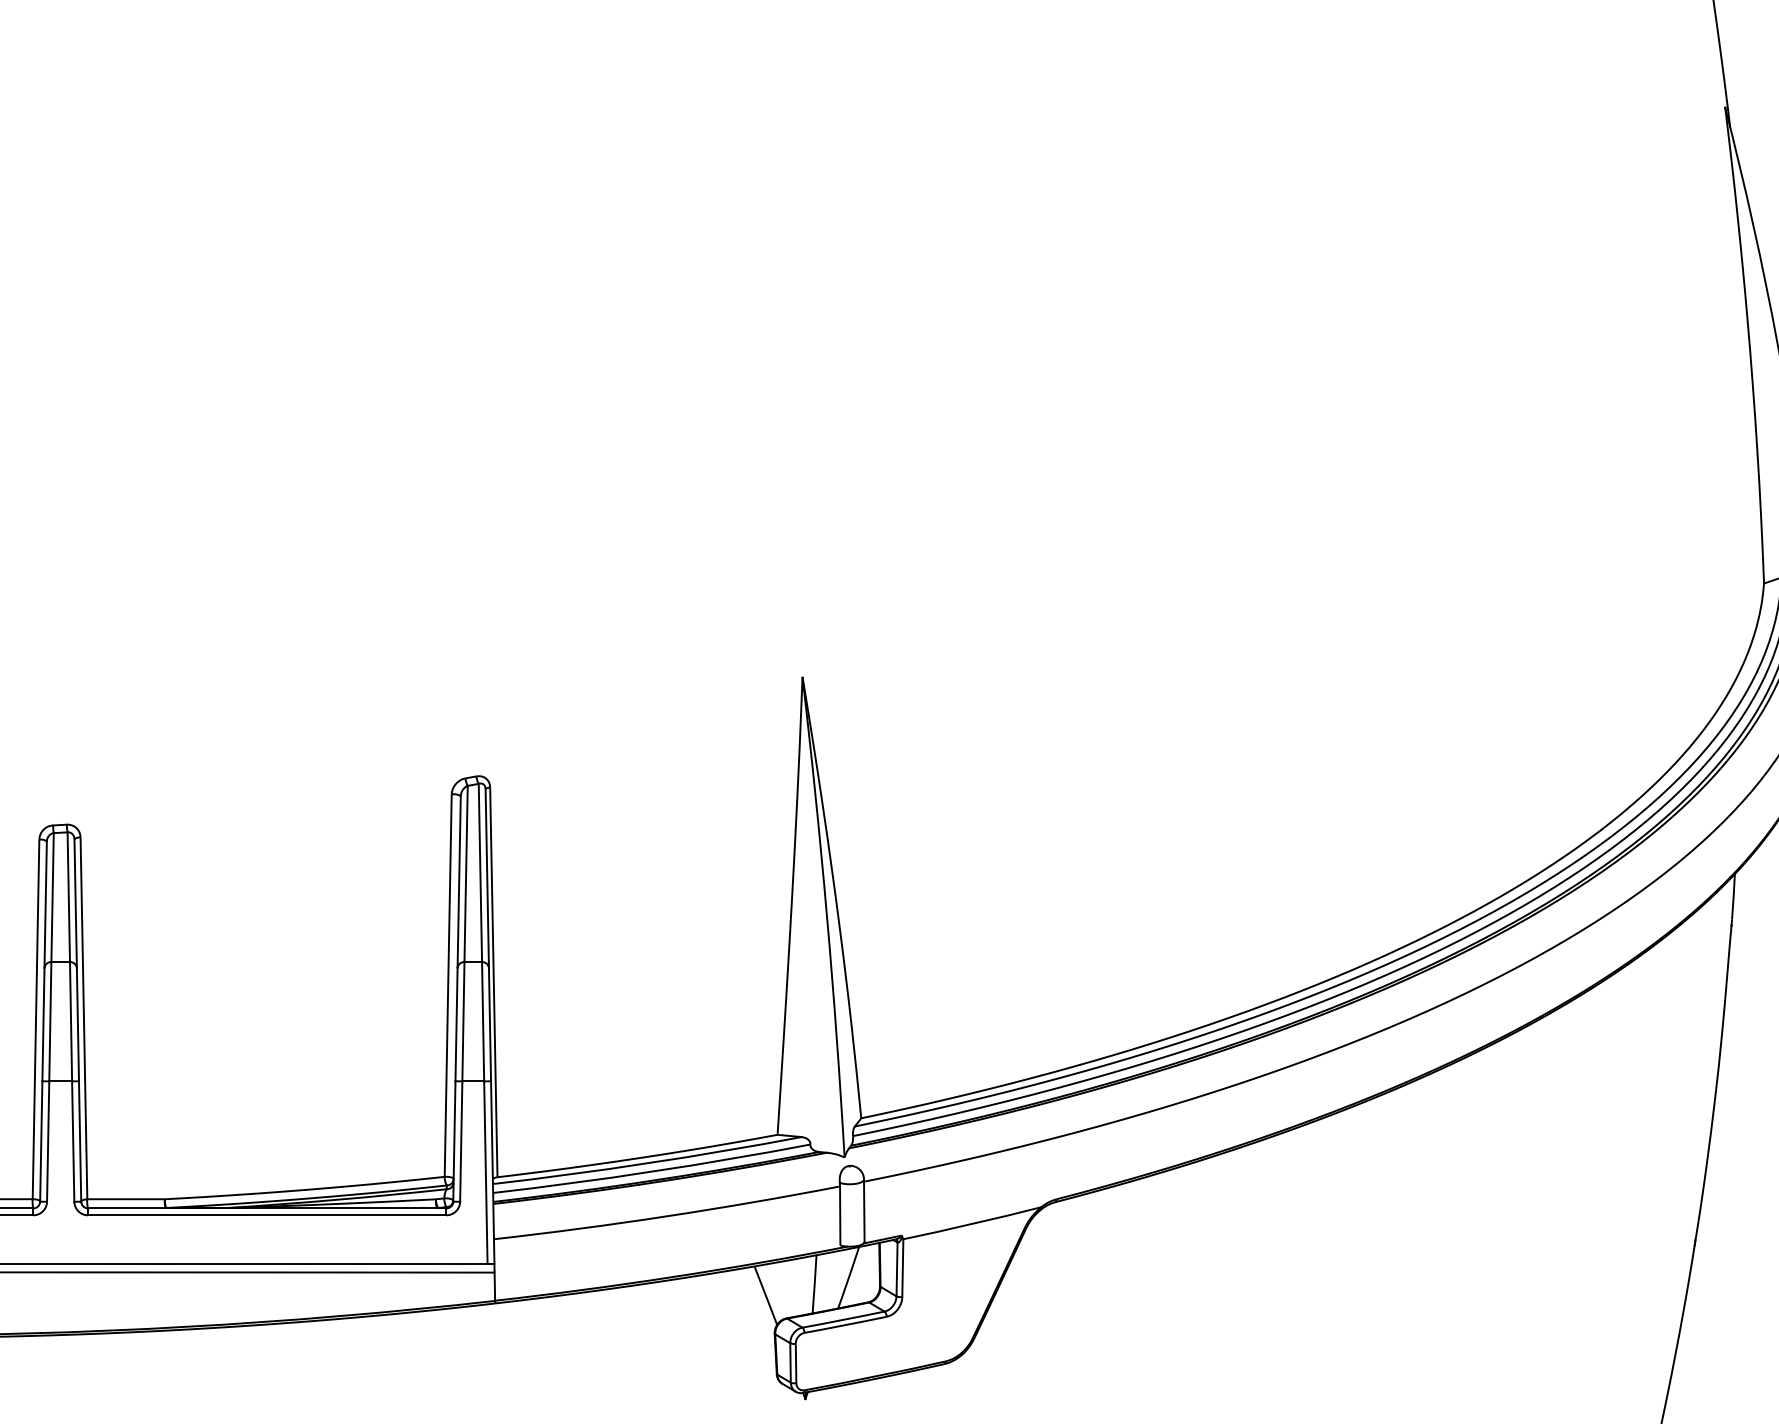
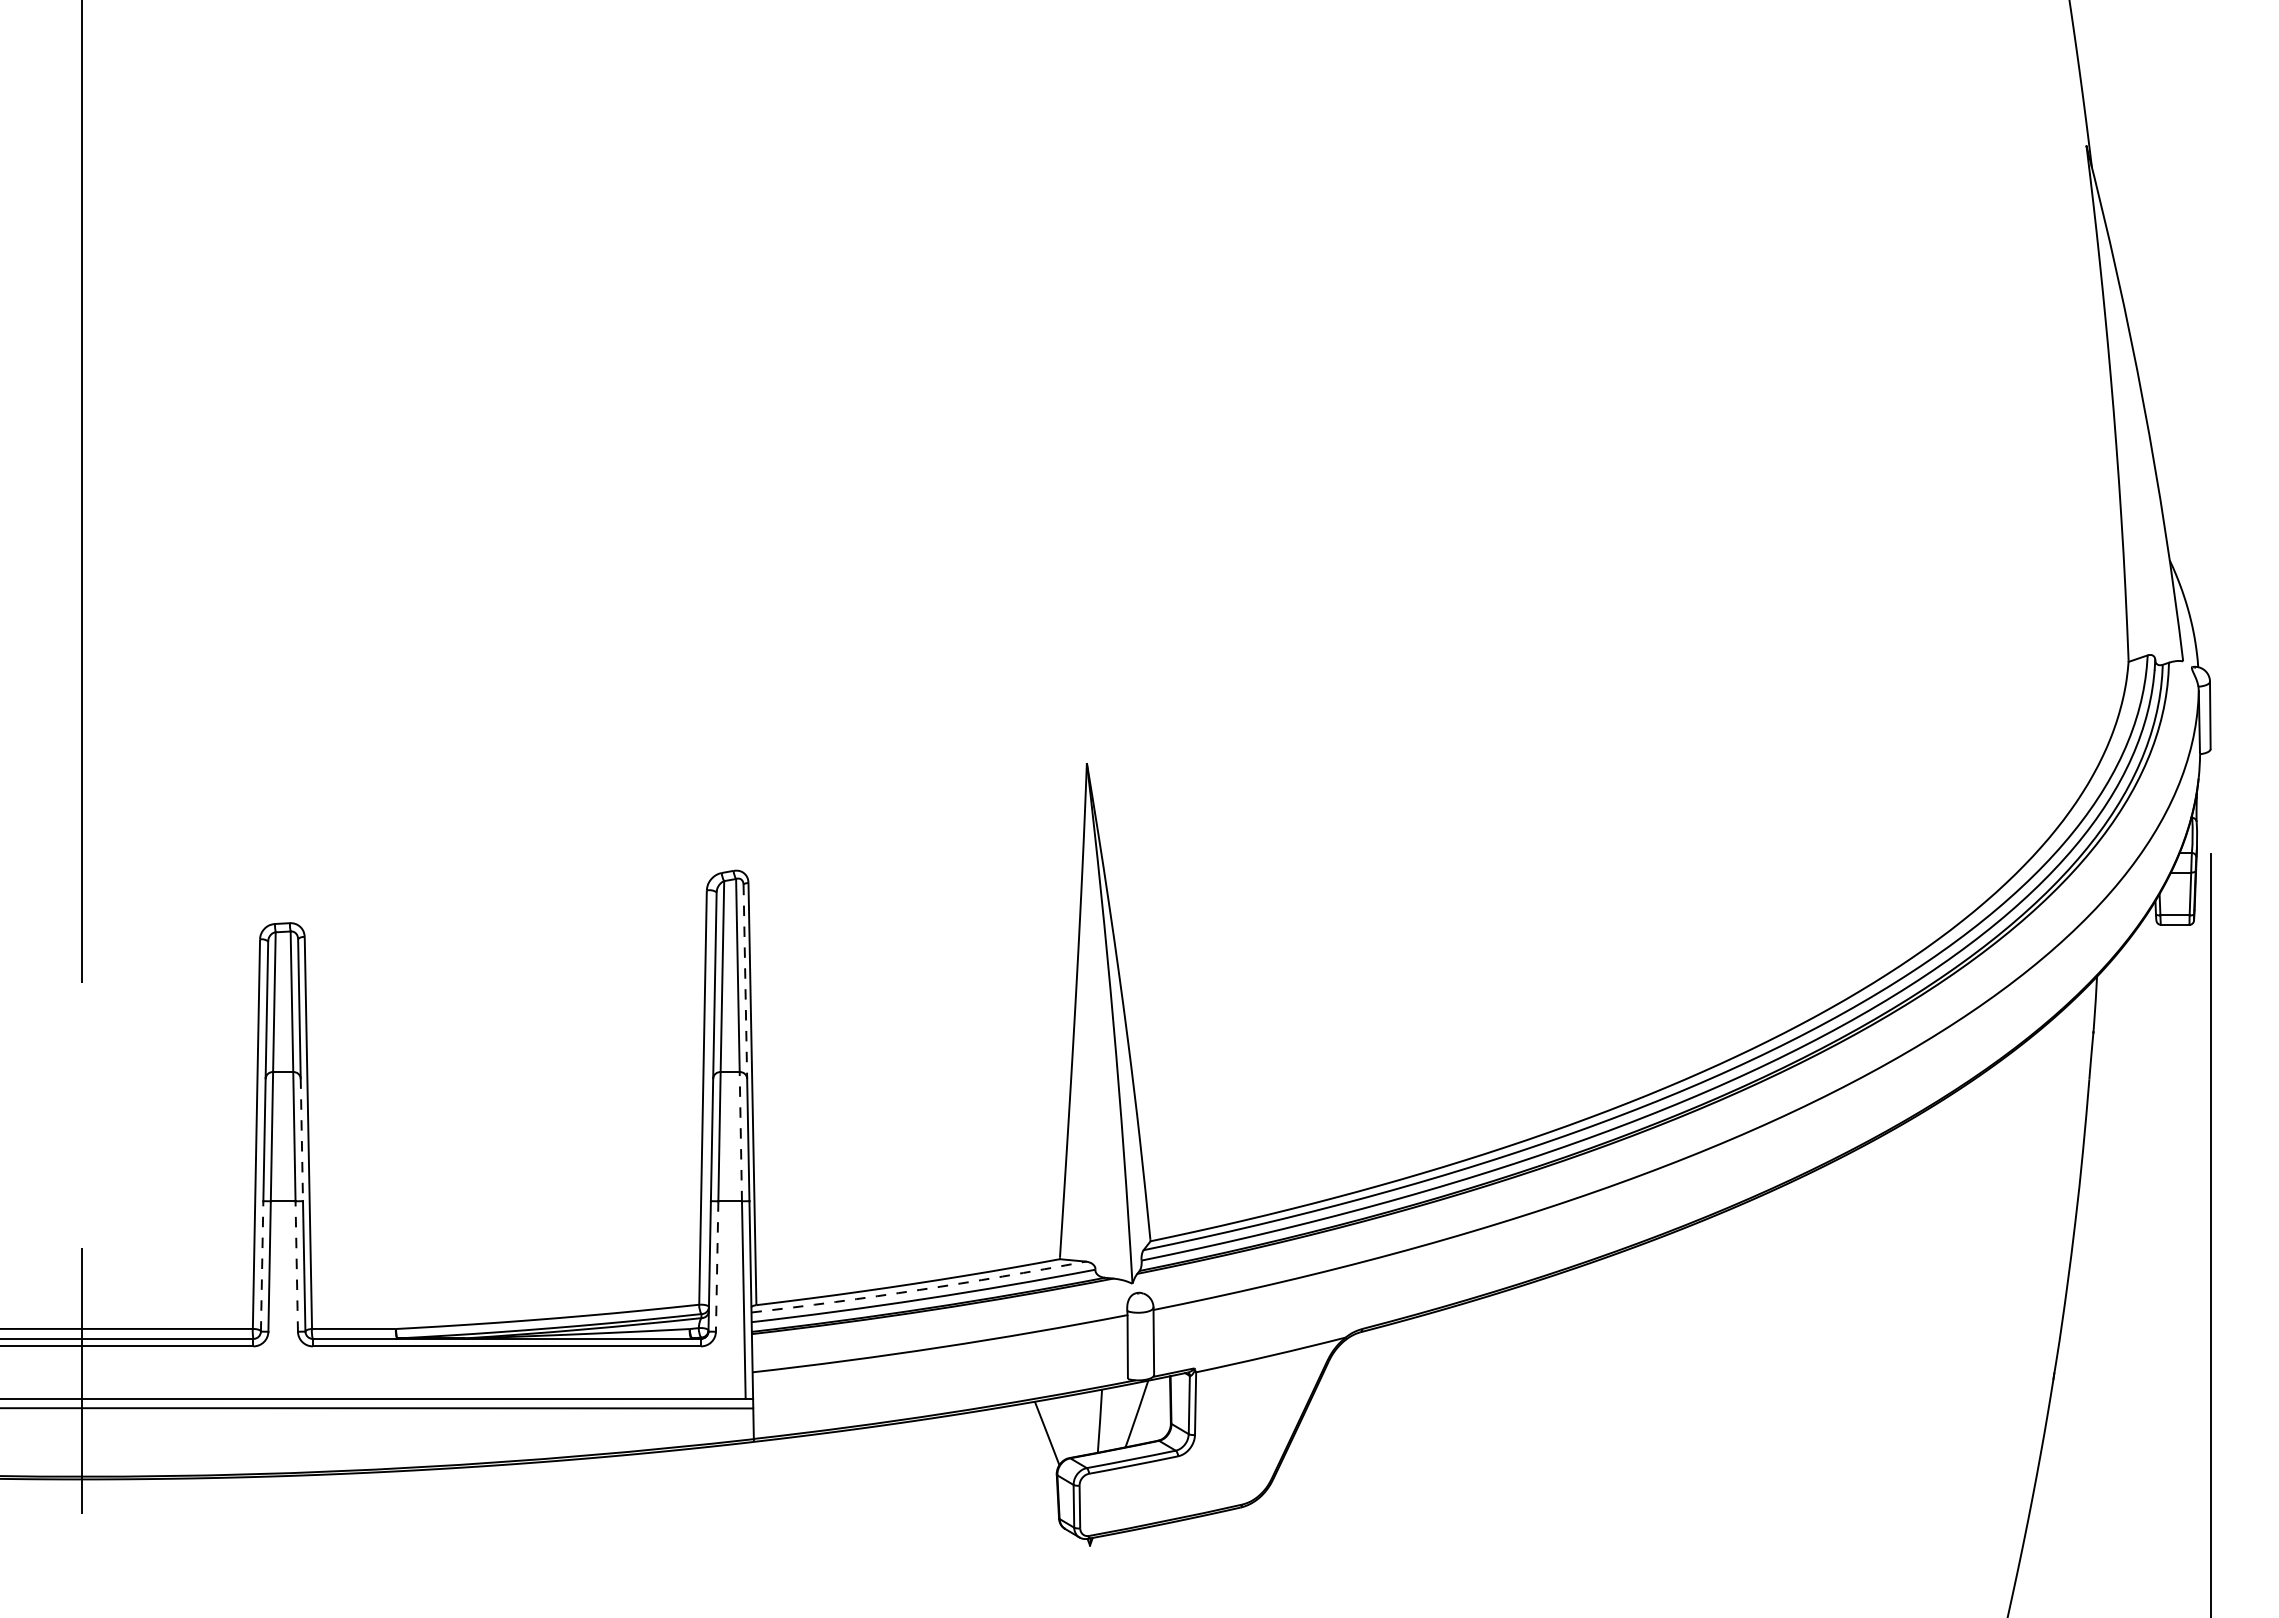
line: (487, 878) -> (745, 981), solid -> dashed
line: (482, 1021) -> (740, 1136), solid -> dashed
line: (77, 1025) -> (301, 1140), solid -> dashed
line: (41, 1140) -> (262, 1265), solid -> dashed
line: (72, 1141) -> (296, 1266), solid -> dashed
line: (461, 1142) -> (717, 1267), solid -> dashed
arc: (648, 1163) -> (919, 1290), solid -> dashed

